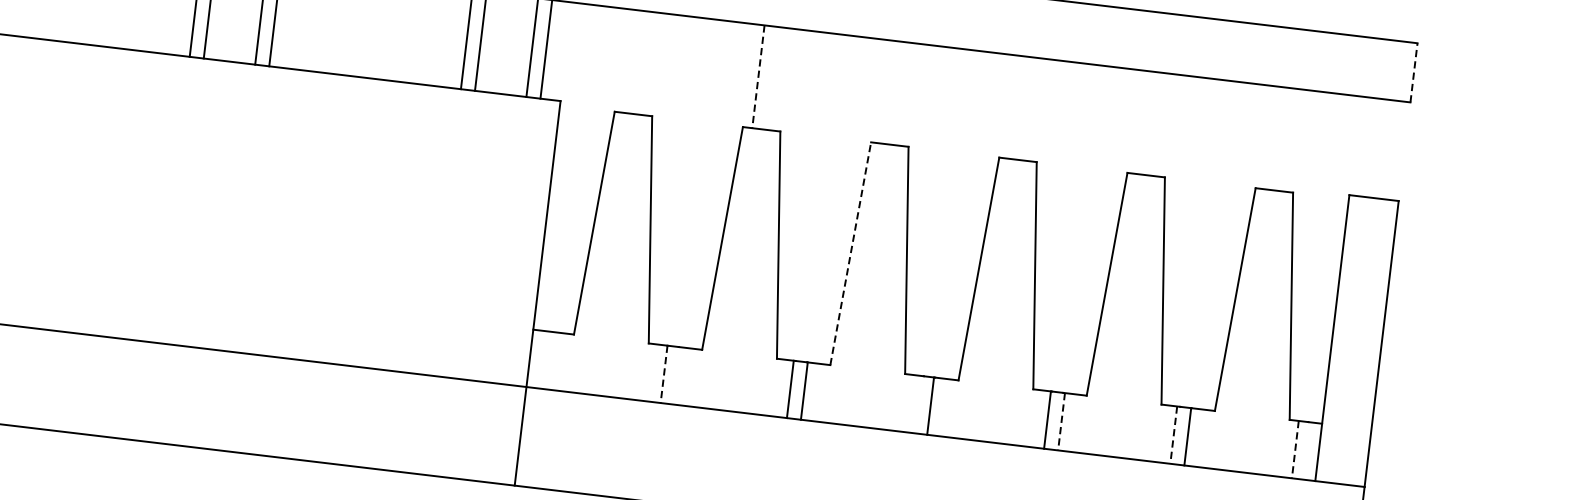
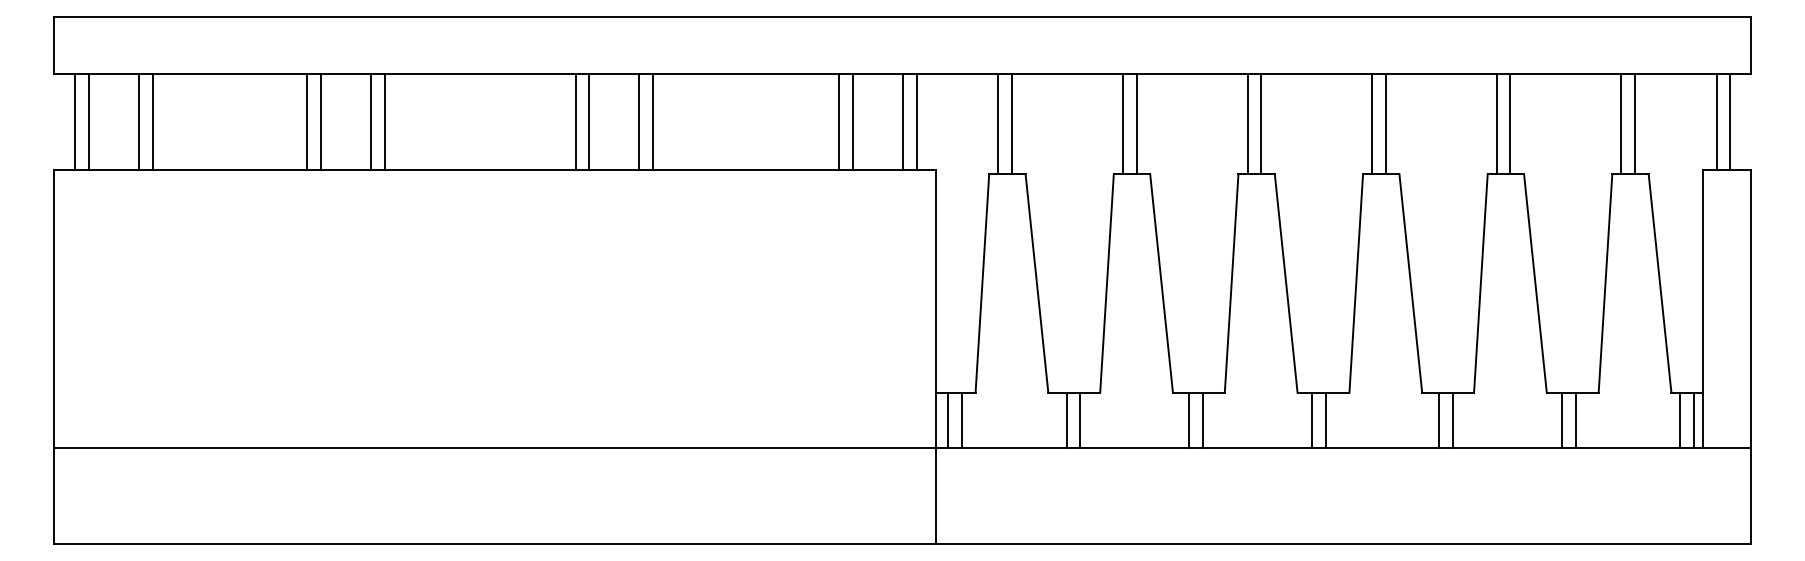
line: (630, 61) -> (998, 124), added
line: (643, 63) -> (1011, 124), added
line: (1413, 72) -> (1750, 45), dashed -> solid
line: (757, 76) -> (1122, 124), dashed -> solid
line: (772, 78) -> (1136, 124), added
line: (886, 92) -> (1247, 124), added
line: (900, 93) -> (1261, 124), added
line: (1015, 107) -> (1372, 124), added
line: (1028, 109) -> (1385, 124), added
line: (1142, 122) -> (1496, 124), added
line: (1157, 124) -> (1510, 124), added
line: (1271, 138) -> (1621, 124), added
line: (1285, 139) -> (1635, 124), added
line: (1369, 147) -> (1716, 122), added
line: (1383, 149) -> (1730, 122), added
line: (850, 252) -> (1231, 282), dashed -> solid
line: (542, 360) -> (948, 420), added
line: (556, 361) -> (961, 420), added
line: (664, 374) -> (1066, 420), dashed -> solid
line: (678, 376) -> (1080, 420), added
line: (916, 404) -> (1311, 420), added
line: (1061, 421) -> (1452, 420), dashed -> solid
line: (1174, 435) -> (1562, 420), dashed -> solid
line: (1295, 449) -> (1680, 420), dashed -> solid
line: (1309, 451) -> (1693, 420), added

